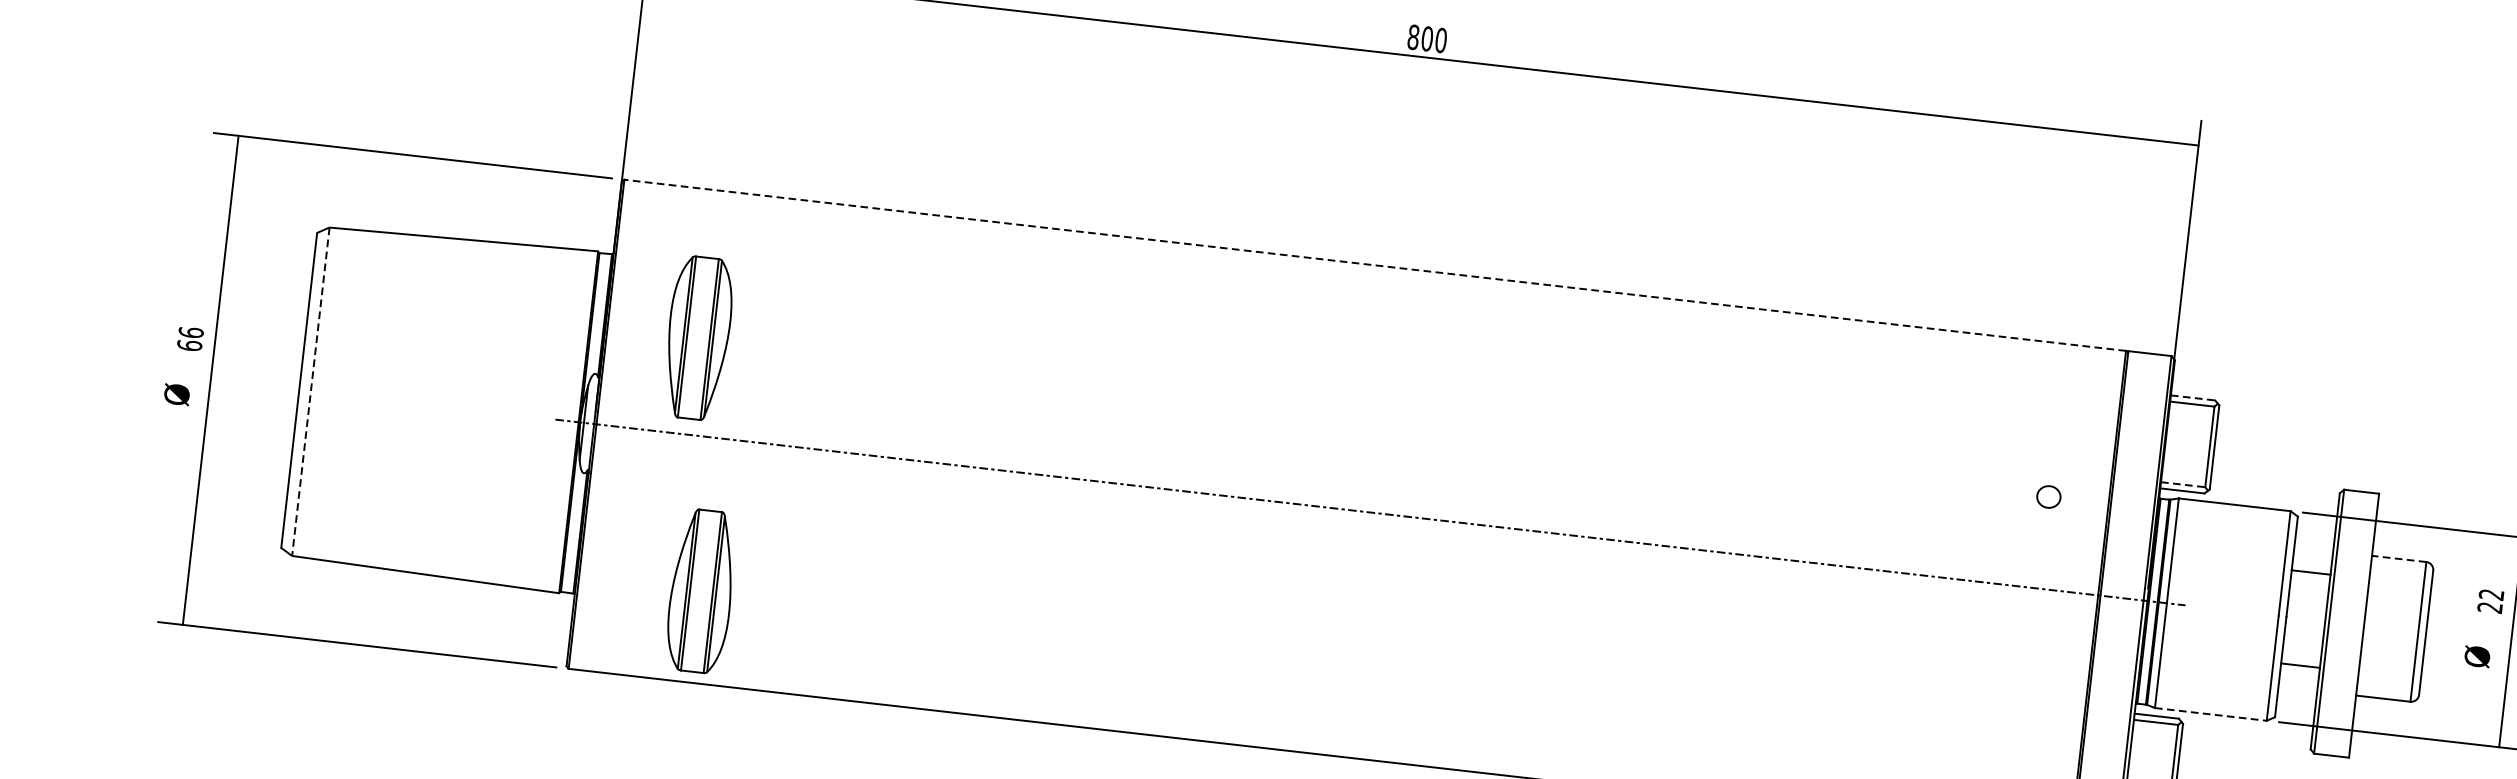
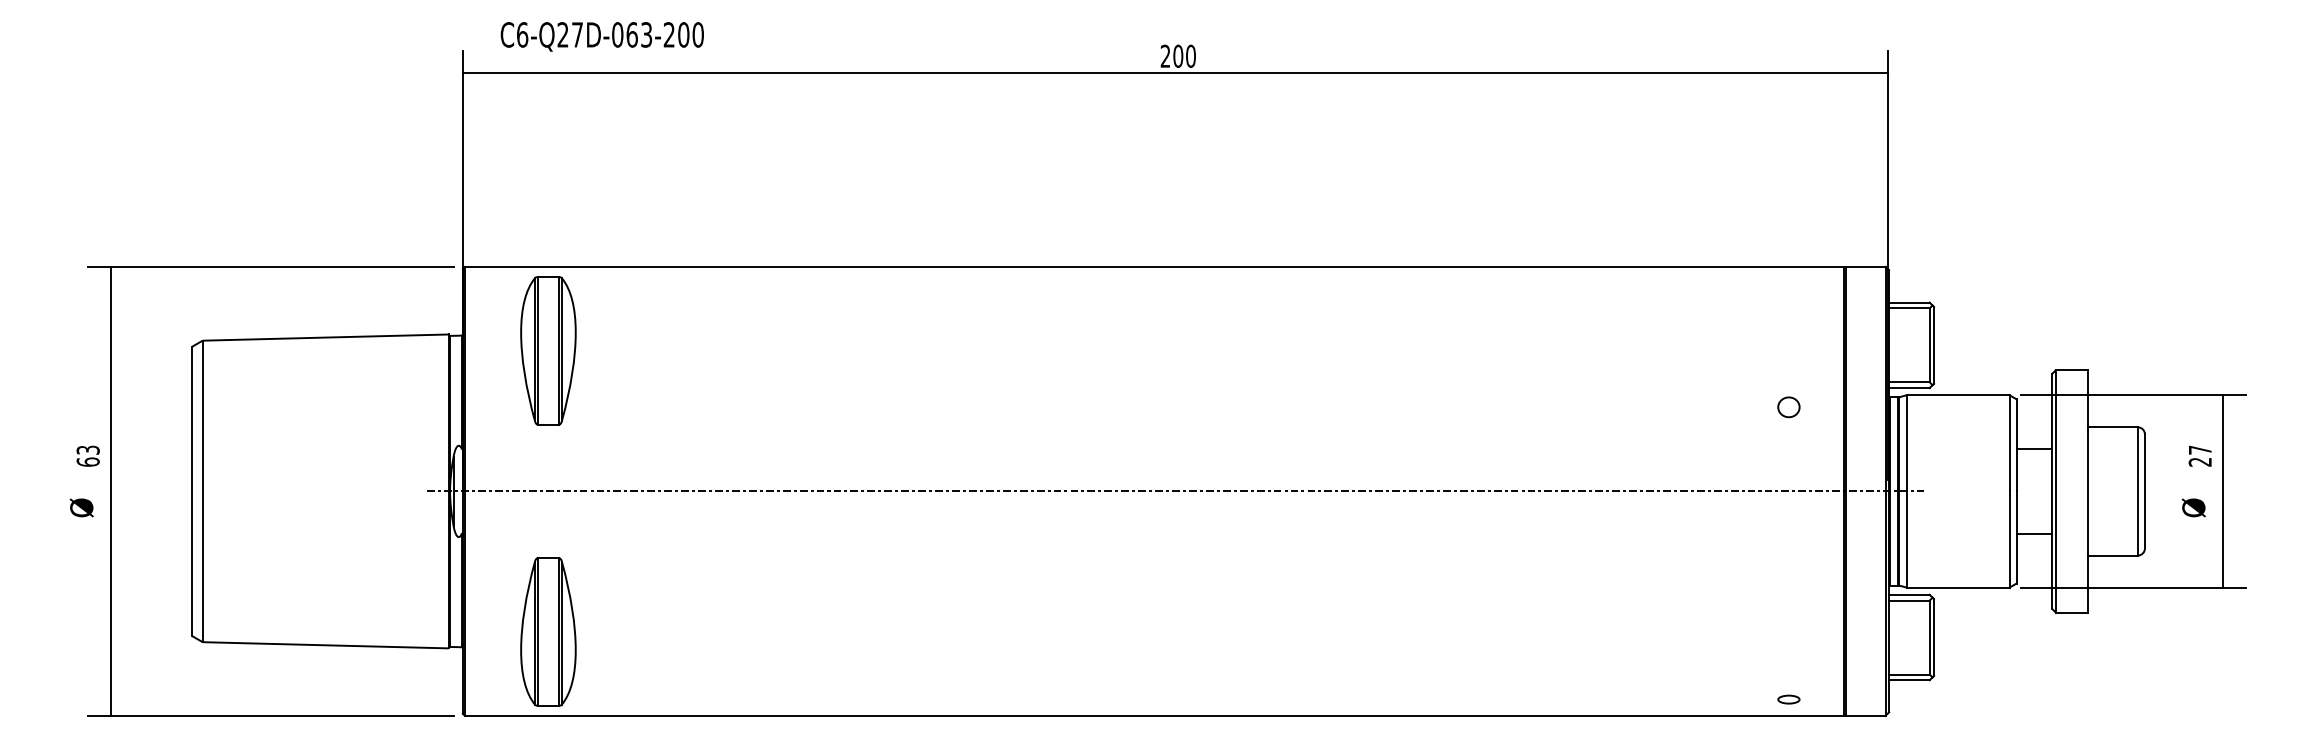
text: (1413, 36) -> (1165, 55), 800 -> 200
line: (1374, 264) -> (1153, 266), dashed -> solid
text: (190, 331) -> (87, 449), 66 -> 63
part: (698, 337) -> (548, 350), moved
line: (310, 391) -> (202, 491), dashed -> solid
line: (2193, 397) -> (1909, 302), dashed -> solid
line: (2183, 484) -> (1909, 382), dashed -> solid
line: (2398, 559) -> (2112, 427), dashed -> solid
part: (701, 590) -> (548, 631), moved
text: (2490, 593) -> (2199, 449), 22 -> 27
line: (2211, 714) -> (1958, 587), dashed -> solid

